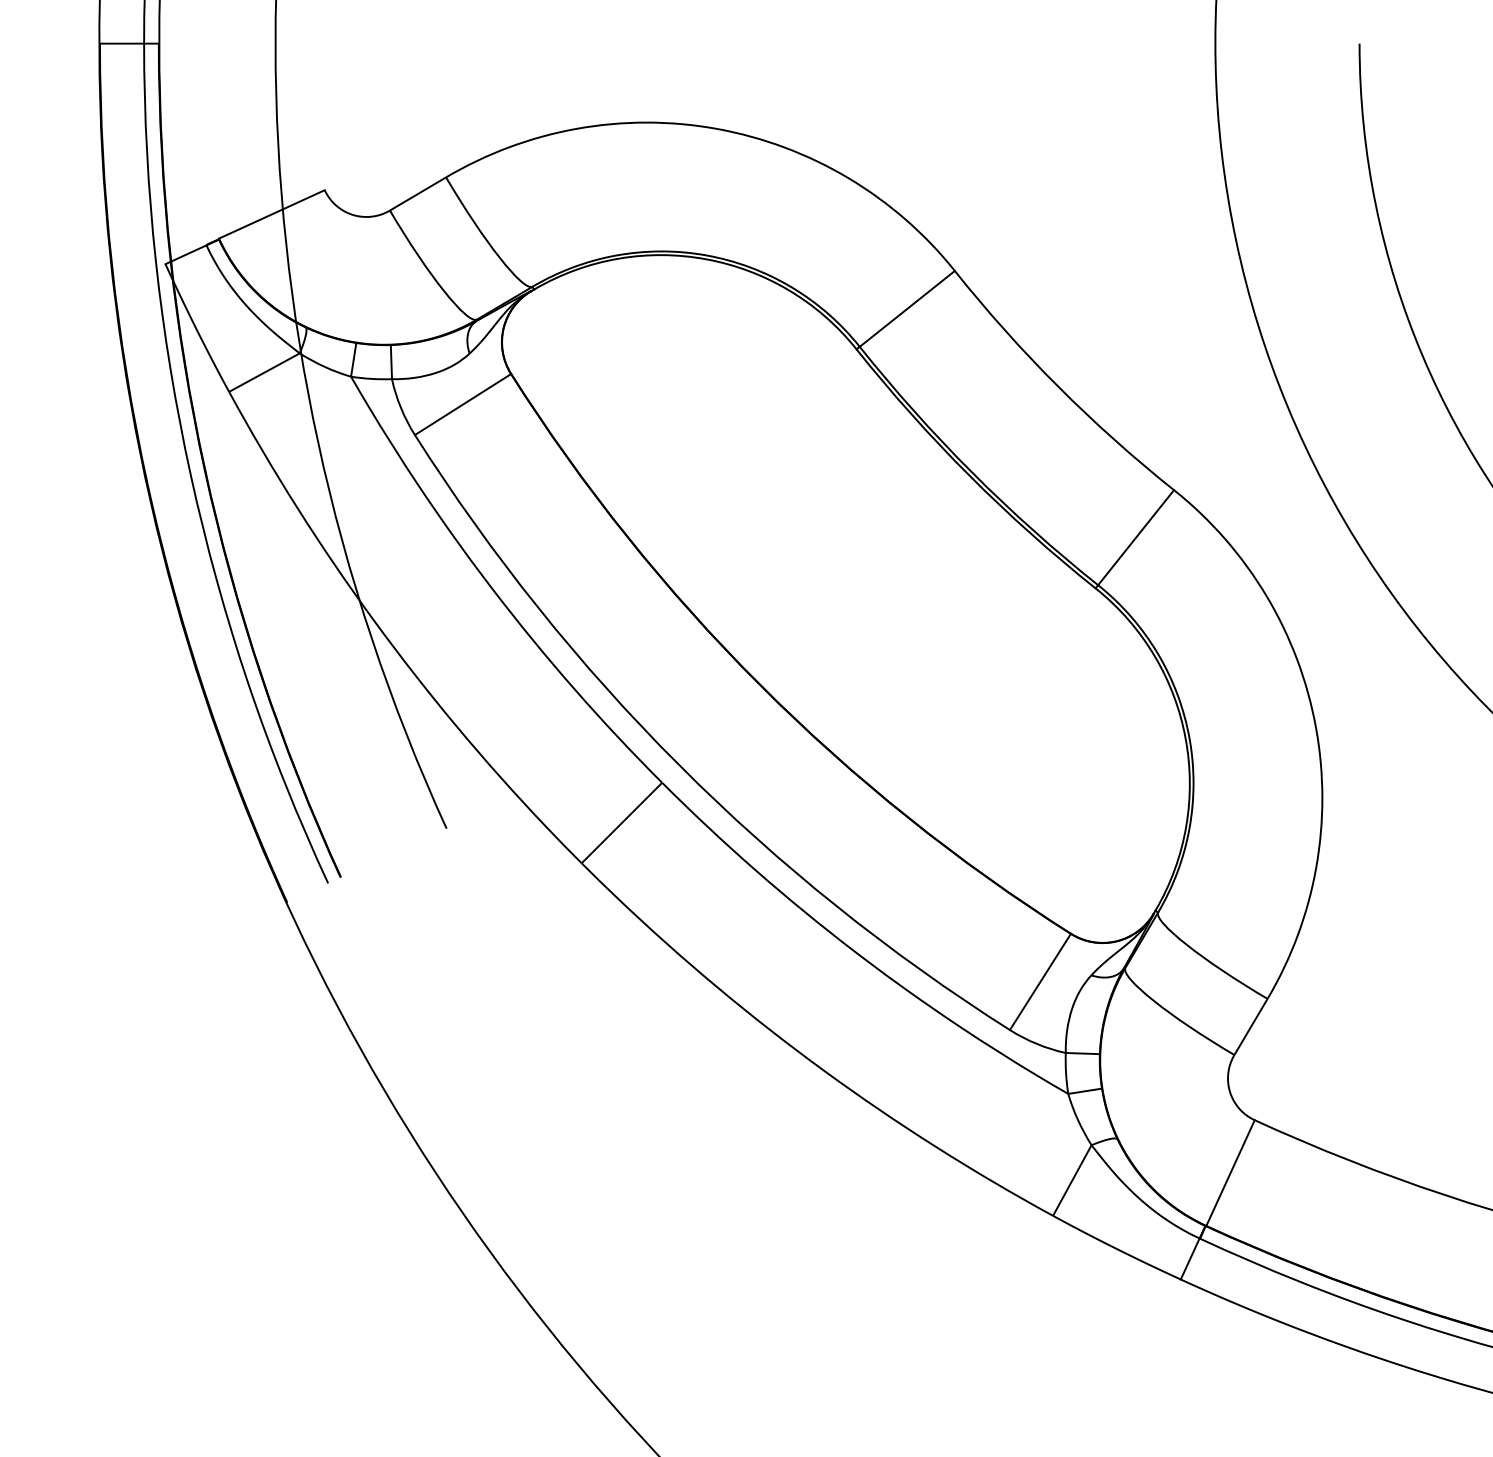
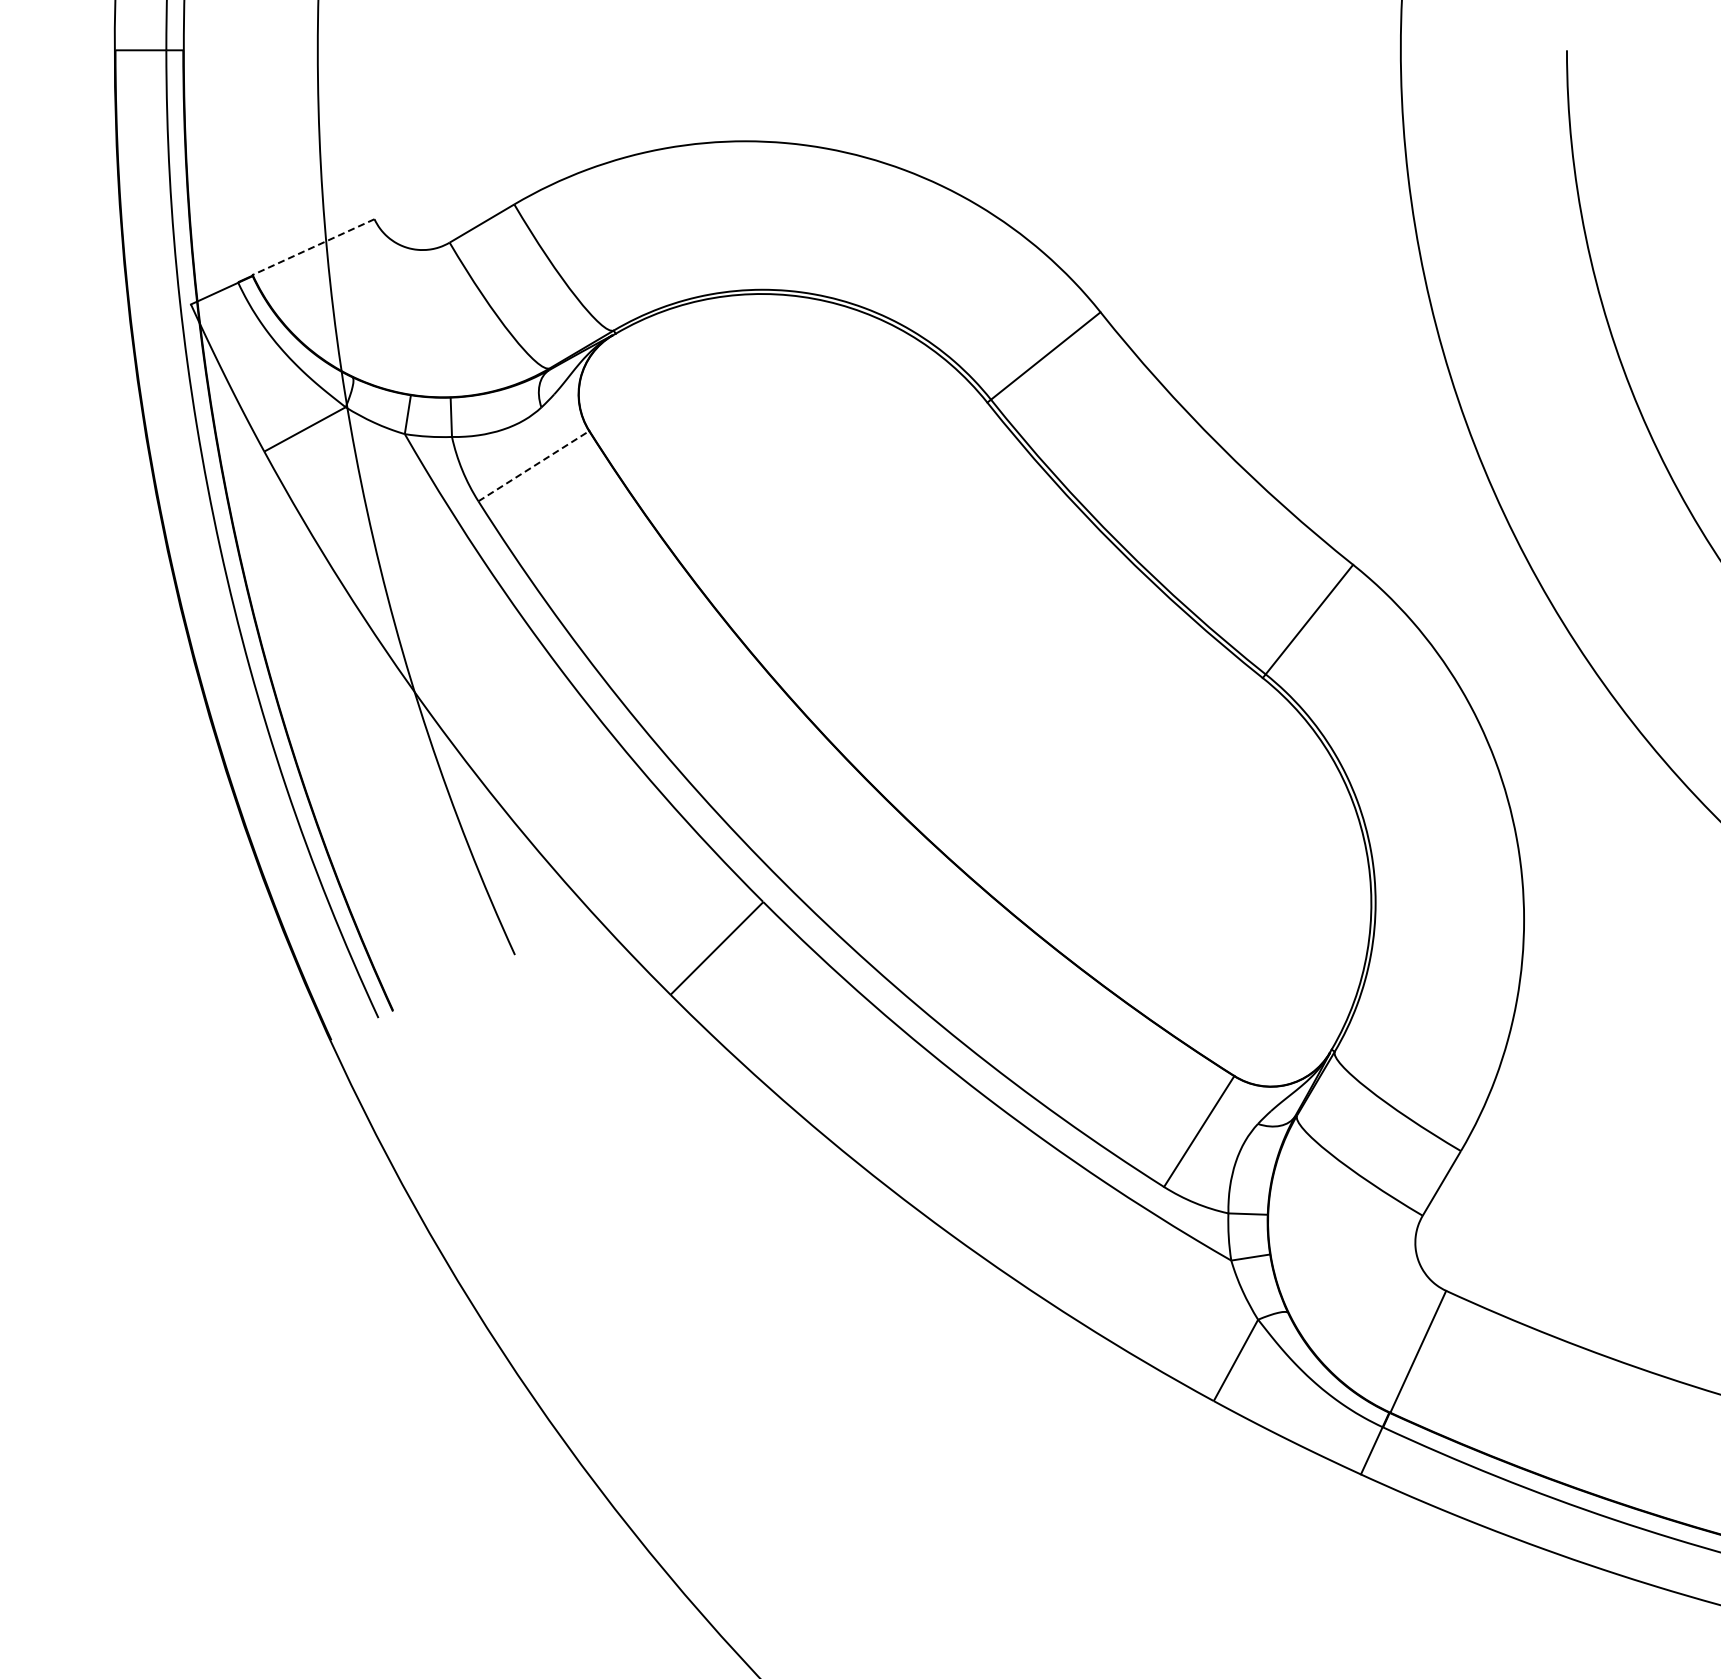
line: (271, 214) -> (313, 247), solid -> dashed
line: (462, 404) -> (533, 466), solid -> dashed

